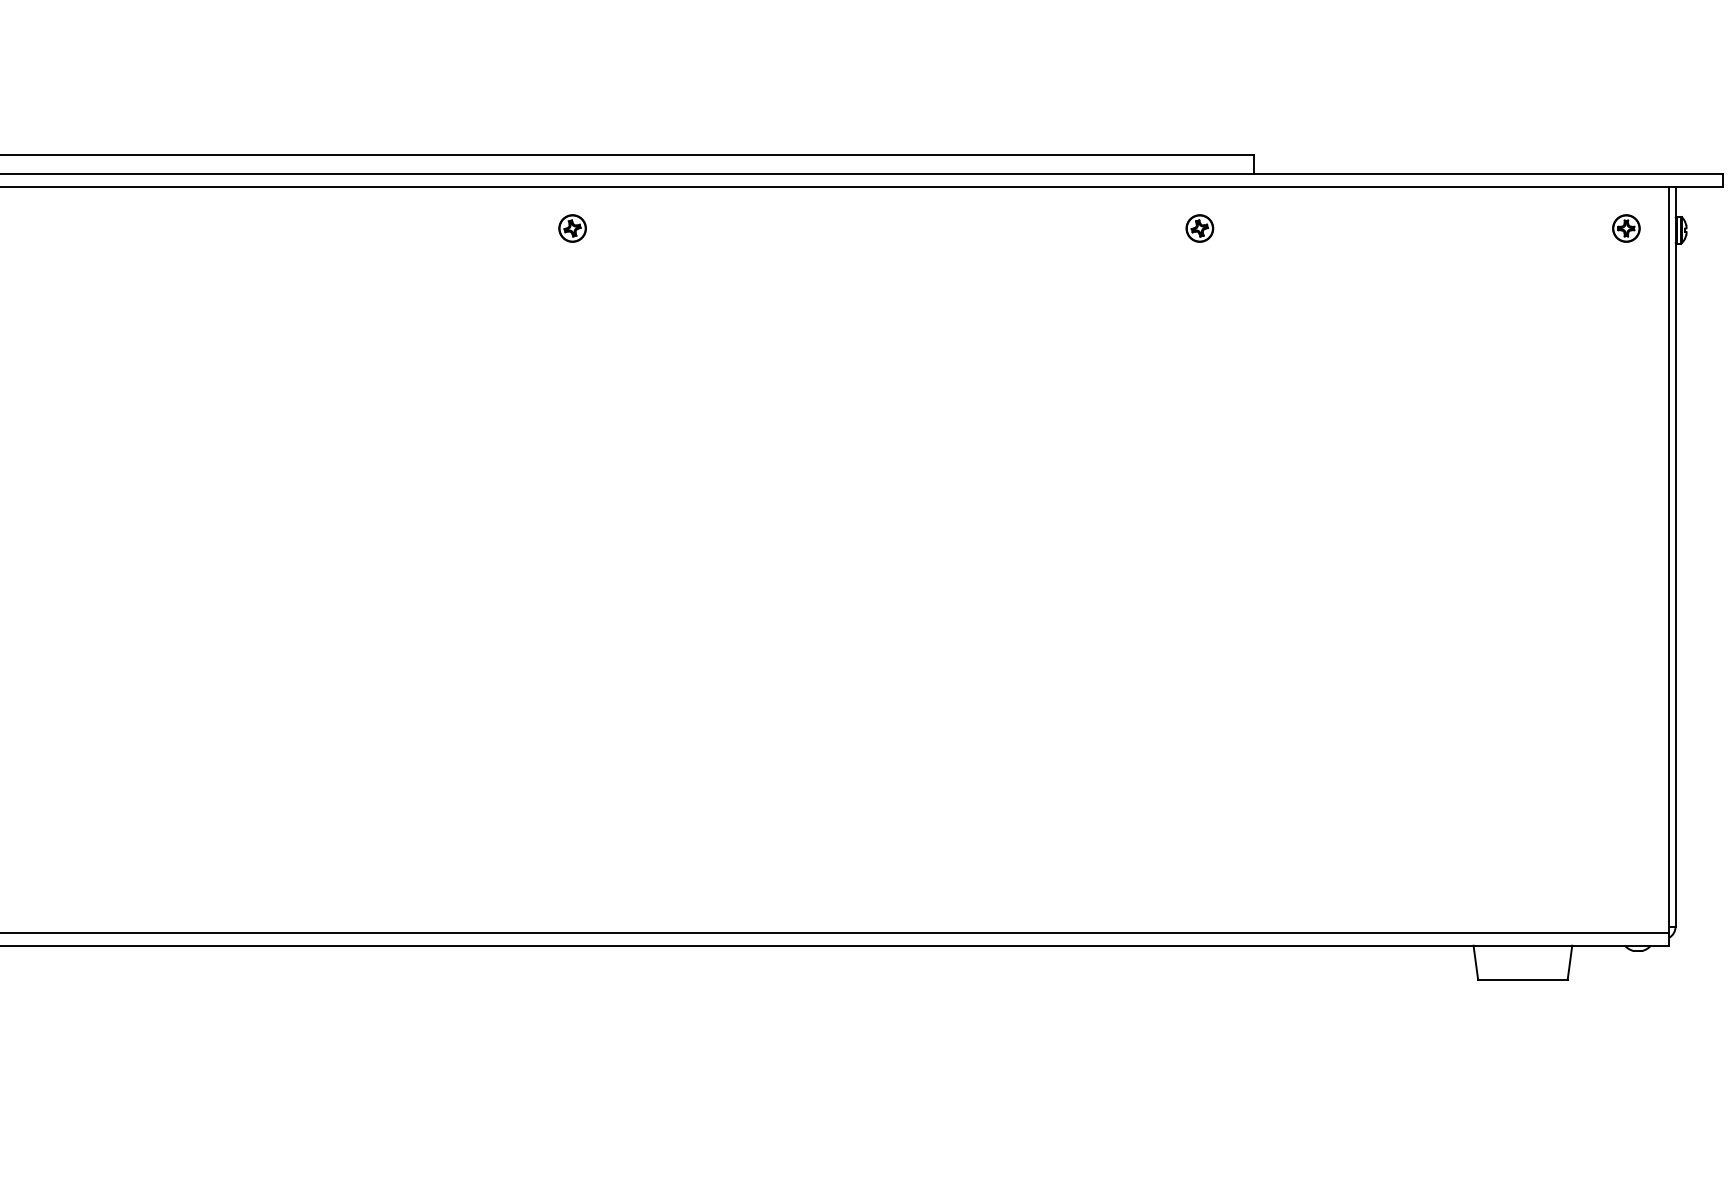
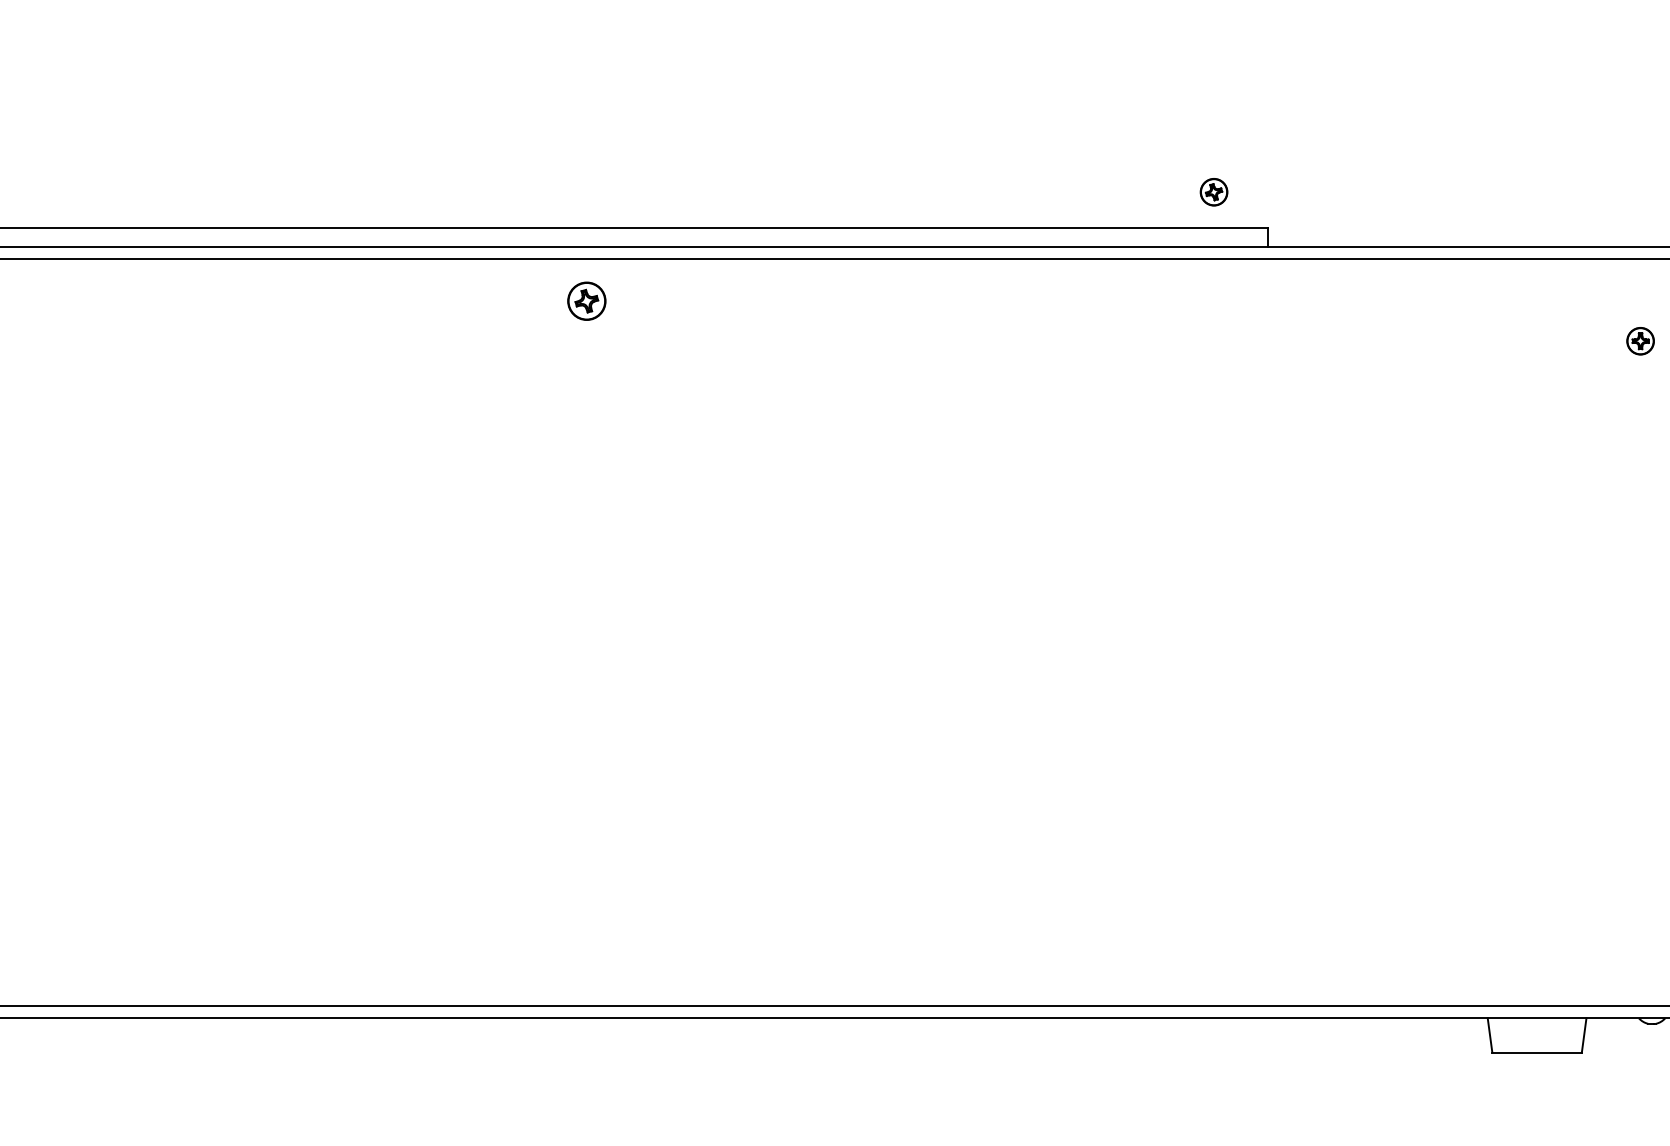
part: (572, 228) -> (586, 301), size x1.4
part: (1199, 228) -> (1213, 192), moved
part: (1626, 228) -> (1640, 341), moved

